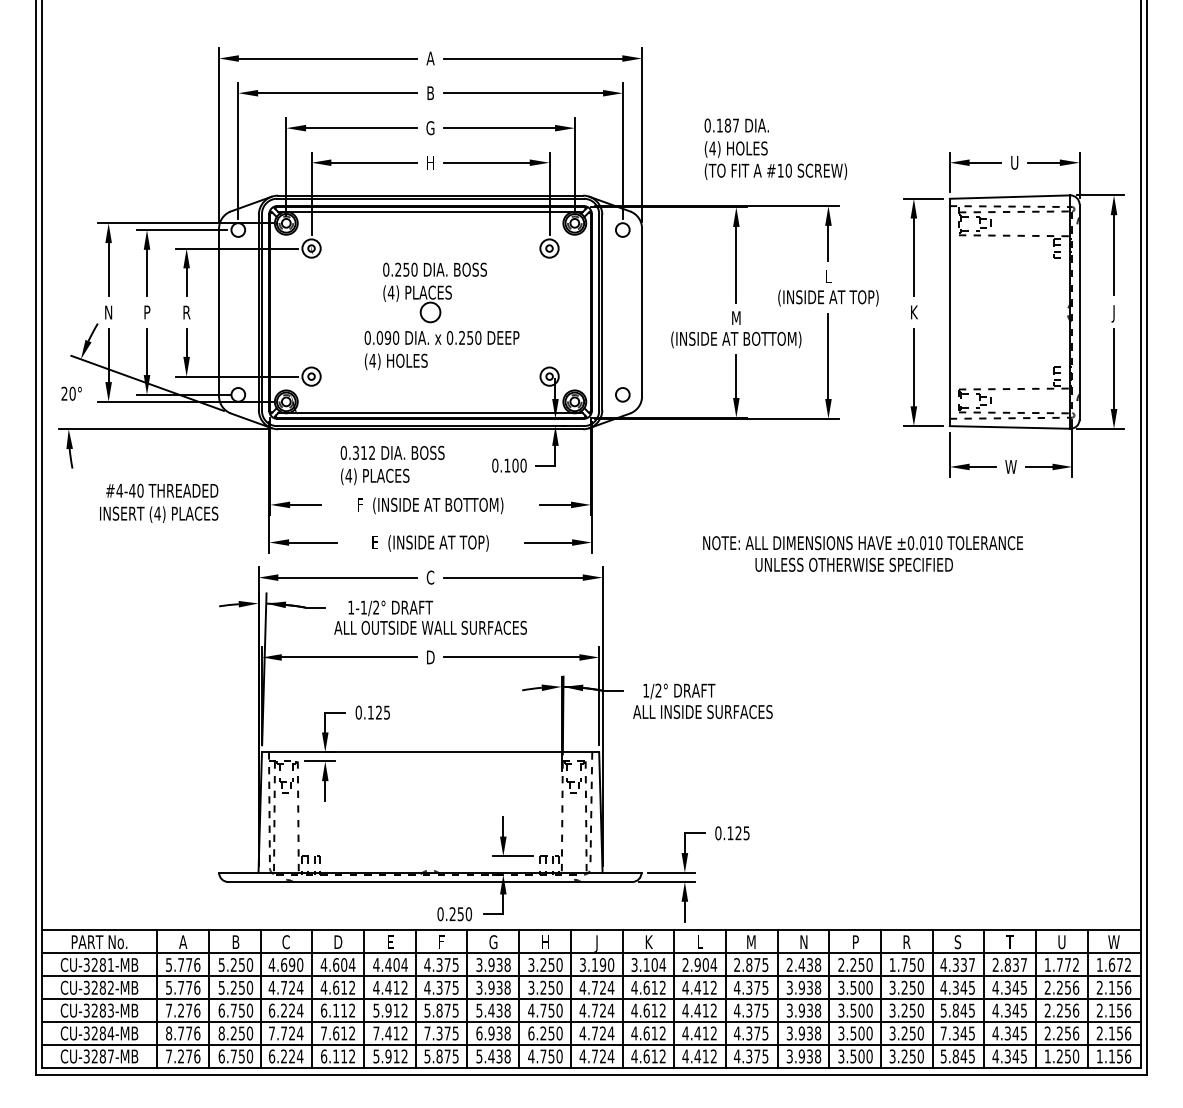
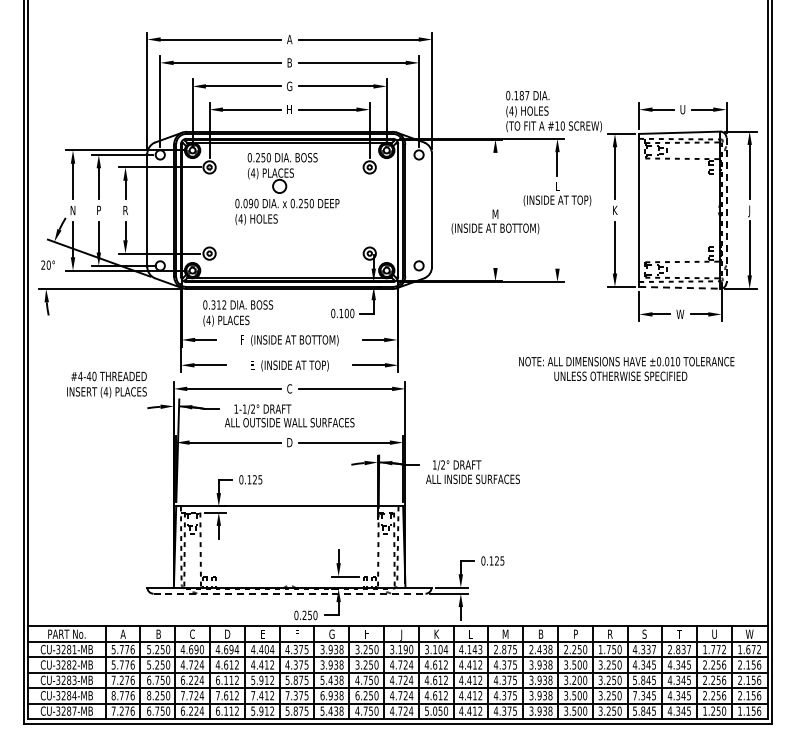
text: (774, 149) -> (553, 111), moved
line: (736, 265) -> (495, 178), removed
line: (1079, 312) -> (726, 210), solid -> dashed
part: (442, 317) -> (287, 189), moved
line: (828, 355) -> (557, 239), removed
line: (736, 376) -> (495, 253), removed
line: (1009, 426) -> (679, 287), solid -> dashed
text: (393, 465) -> (238, 313), moved
text: (158, 502) -> (106, 384), moved
text: (862, 553) -> (626, 368), moved
line: (430, 881) -> (289, 593), solid -> dashed
text: (803, 941) -> (540, 633), N -> B
text: (344, 964) -> (231, 649), 4.604 -> 4.694
text: (699, 964) -> (470, 649), 2.904 -> 4.143
text: (853, 1009) -> (574, 679), 3.500 -> 3.200
text: (648, 1055) -> (436, 710), 4.612 -> 5.050

